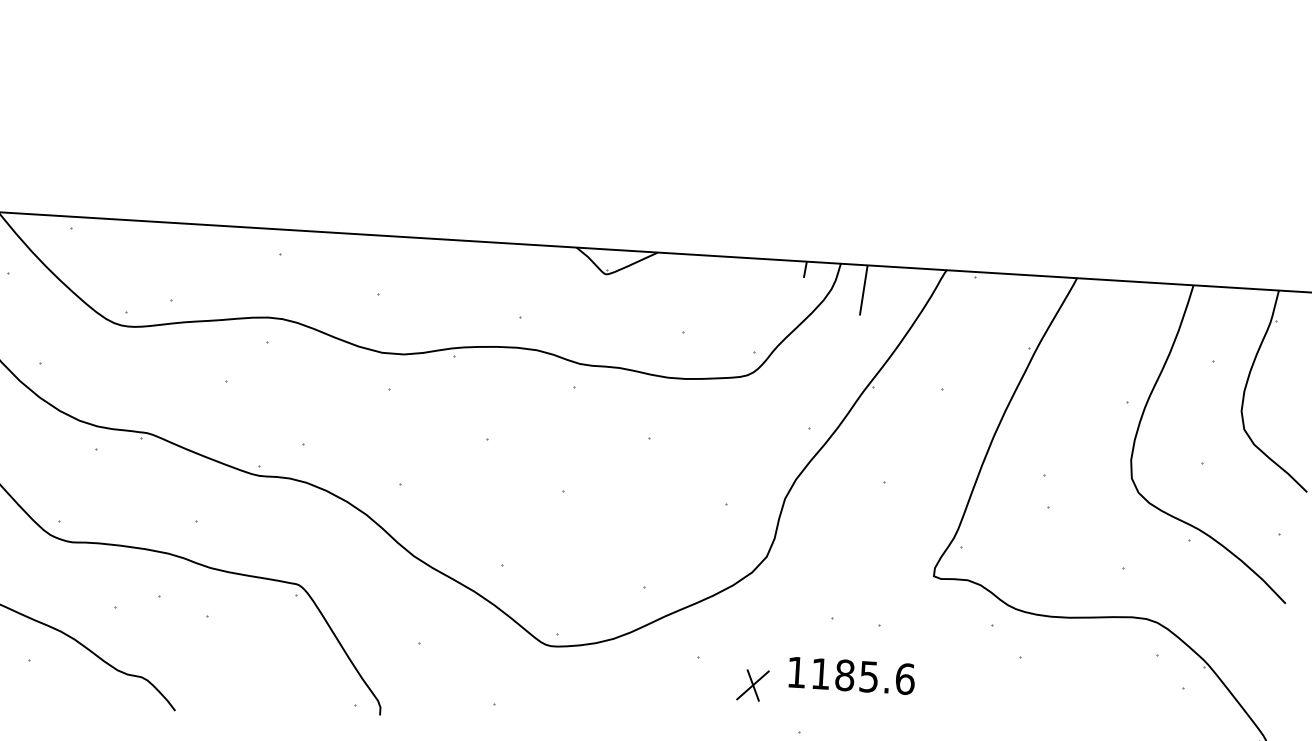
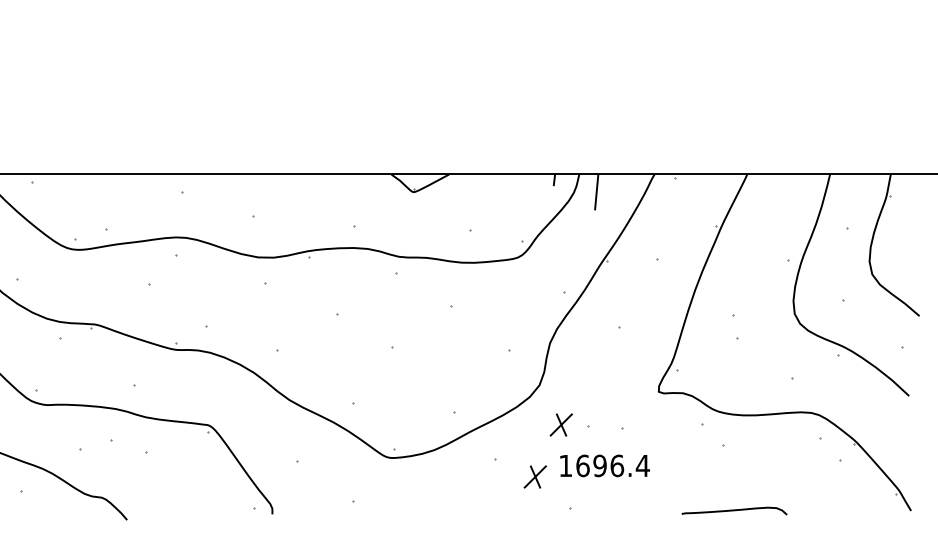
part: (792, 613) -> (560, 424), added
text: (862, 675) -> (612, 465), 1185.6 -> 1696.4

